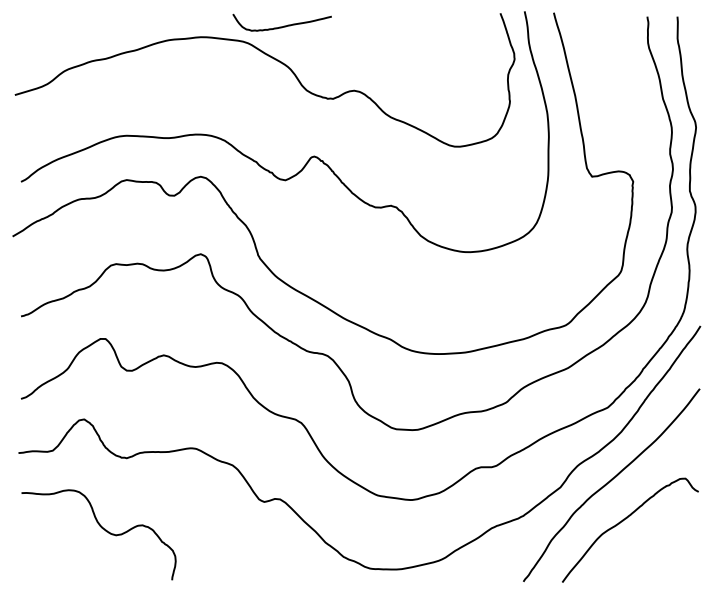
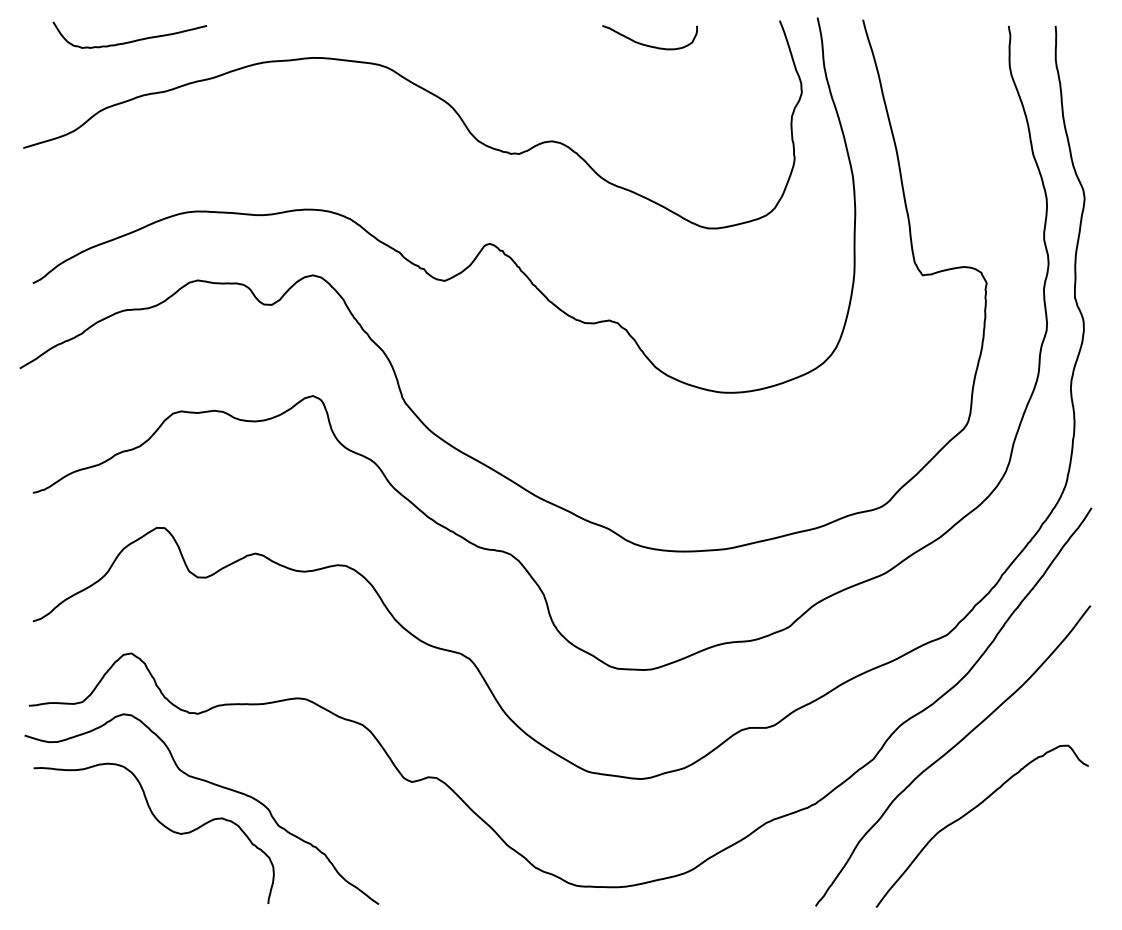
curve: (281, 26) -> (128, 41), moved
curve: (416, 28) -> (649, 44), added
curve: (134, 503) -> (209, 784), added

